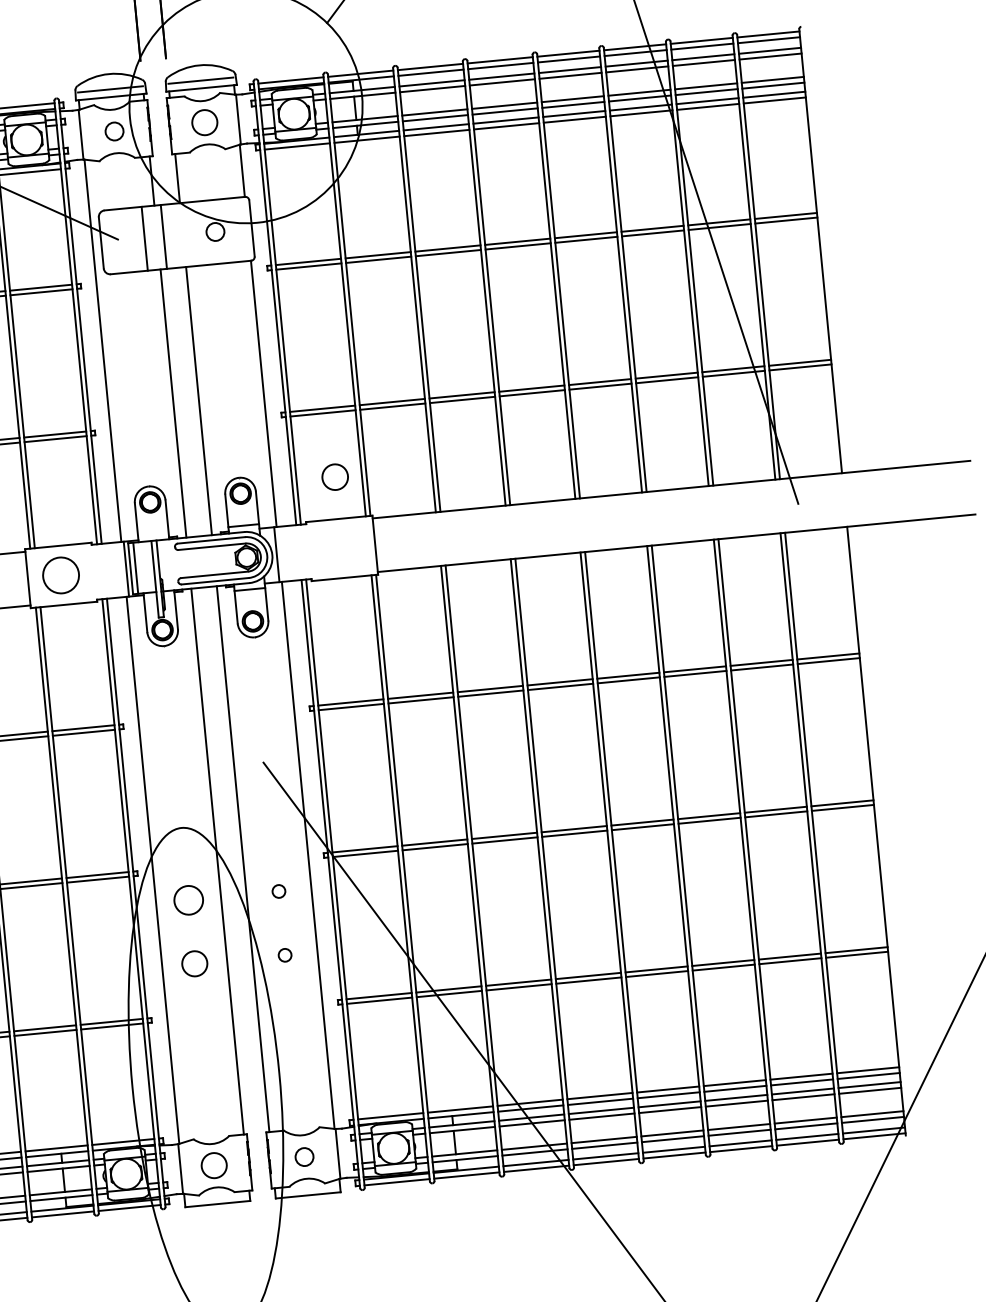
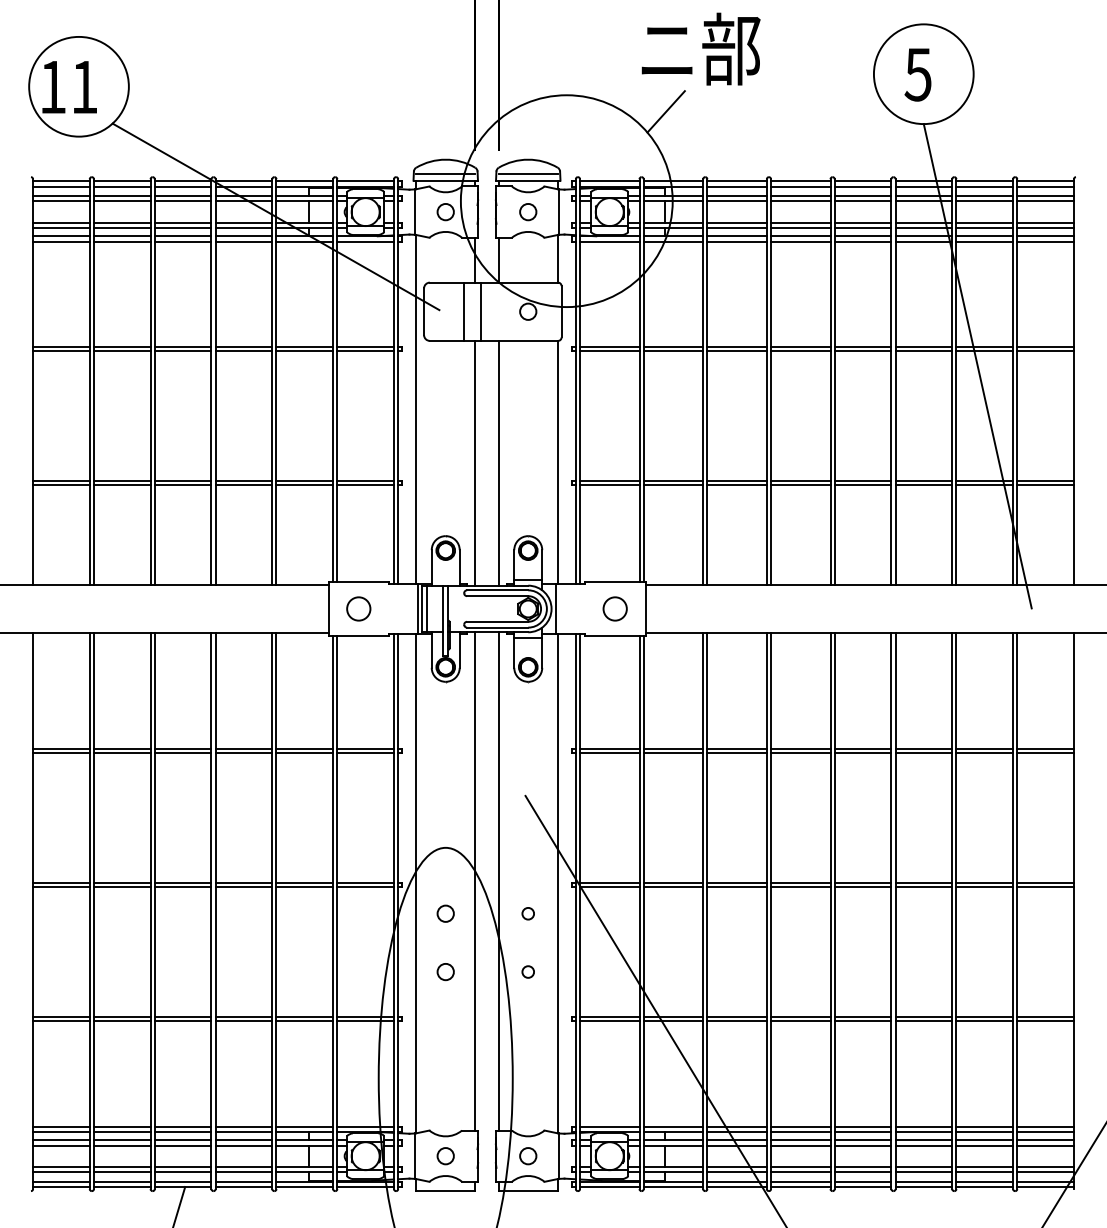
circle: (205, 123) -> (528, 212), size x0.71
circle: (334, 476) -> (614, 608), moved
circle: (60, 574) -> (358, 608), size x0.71
circle: (188, 899) -> (445, 913), size x0.62
circle: (194, 964) -> (445, 972), size x0.71
circle: (213, 1166) -> (445, 1156), size x0.71

